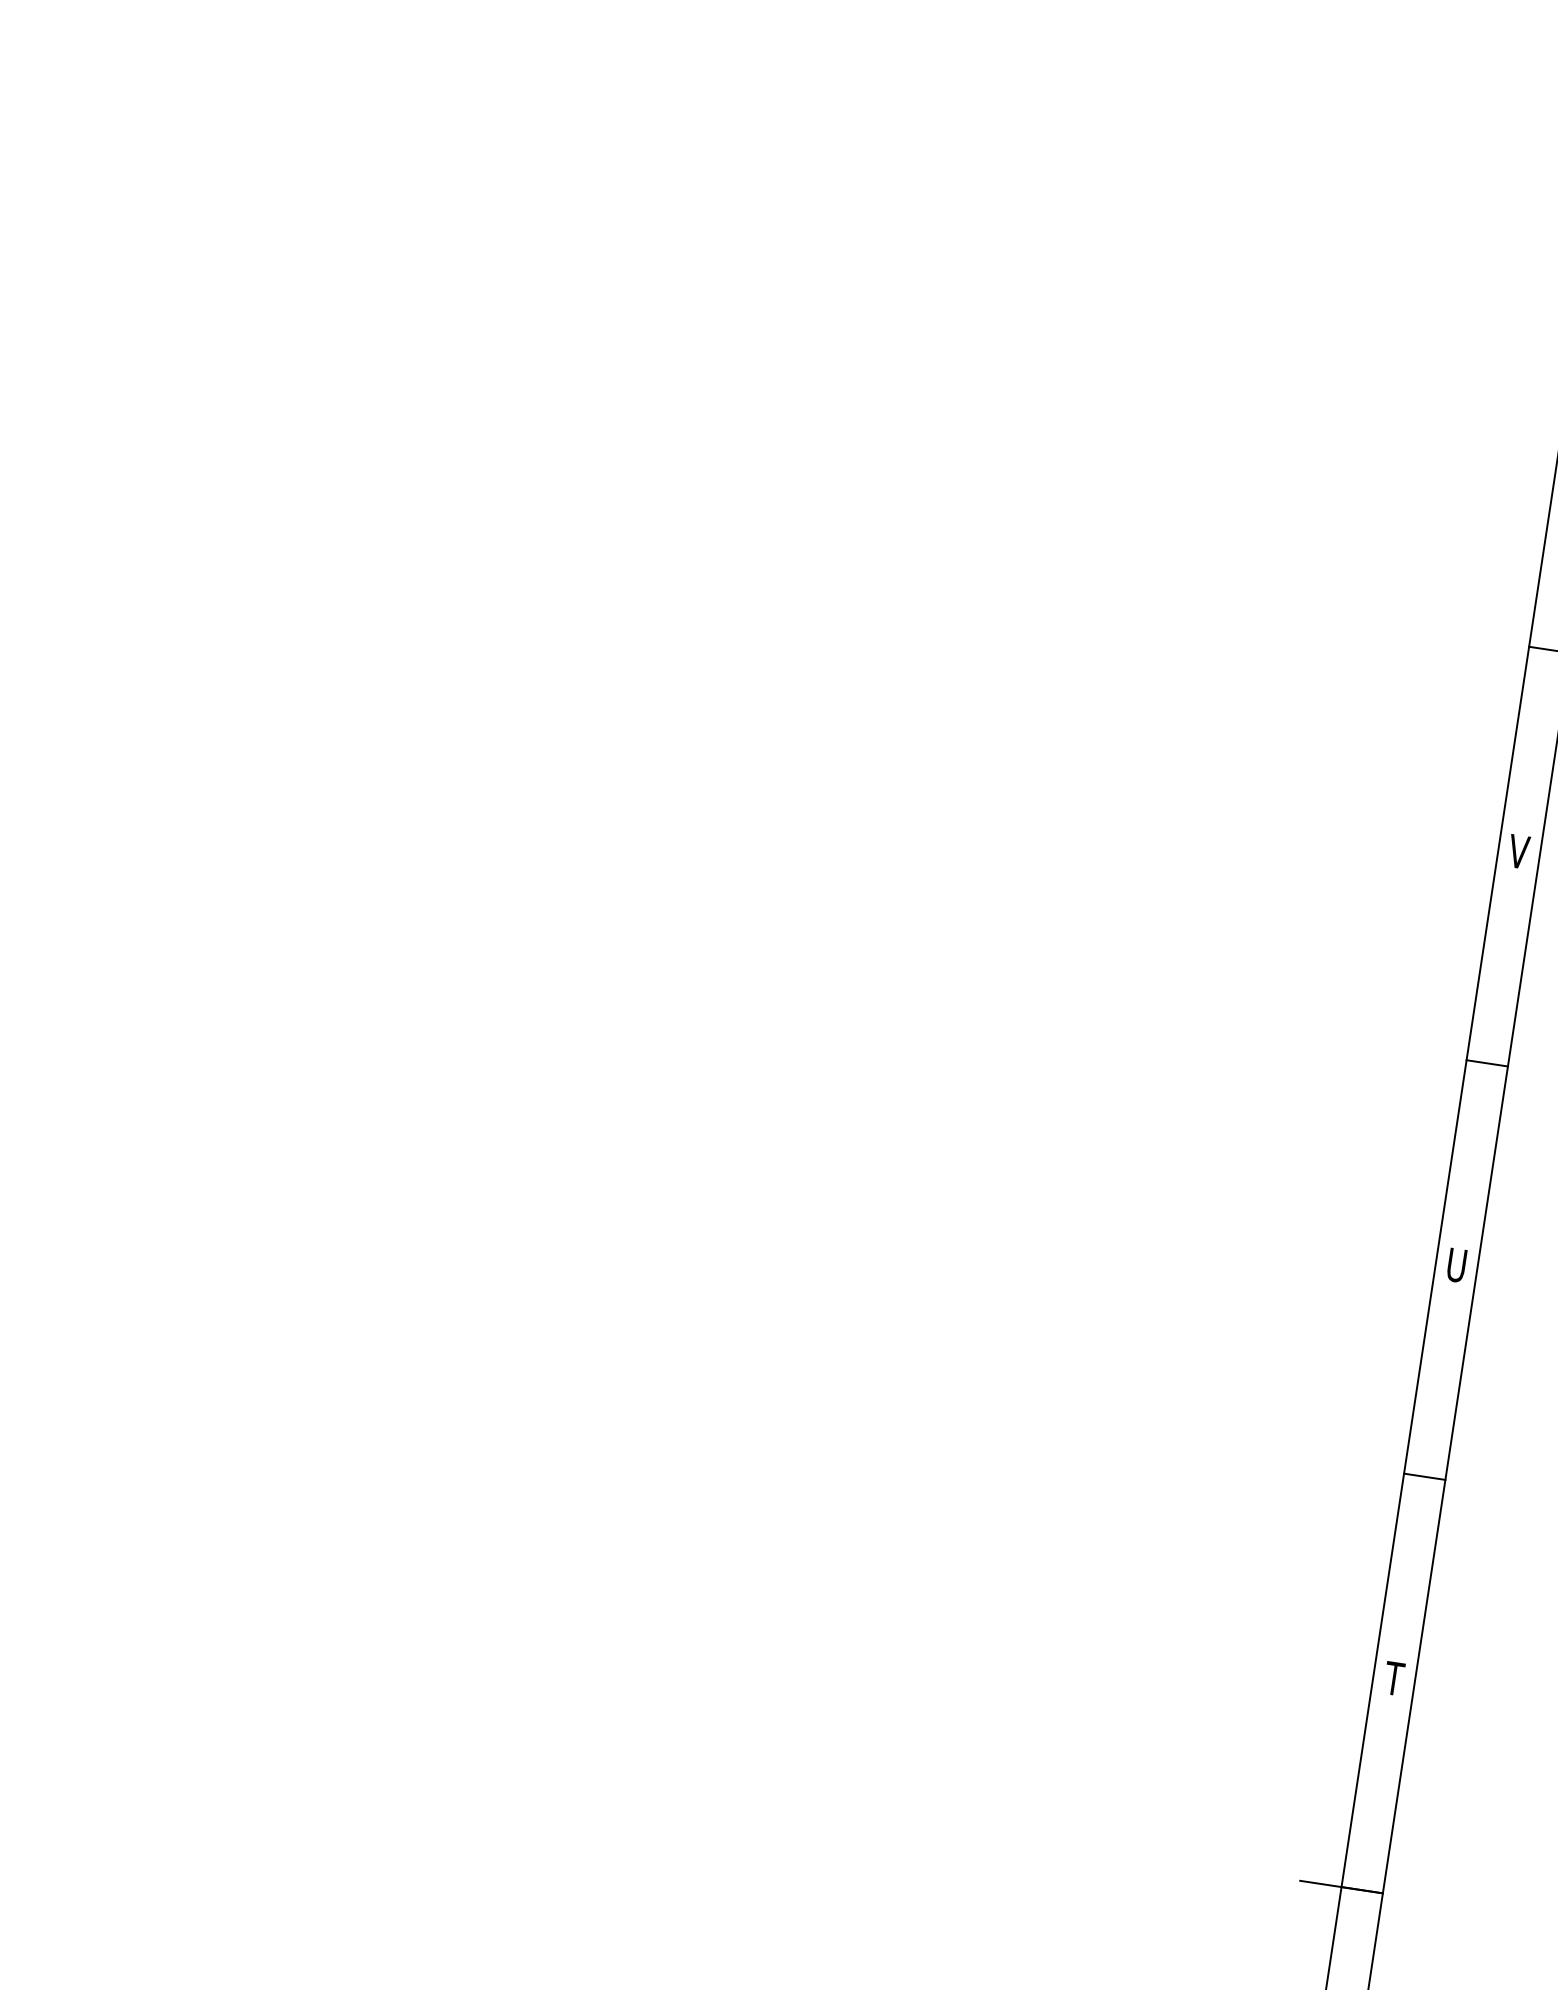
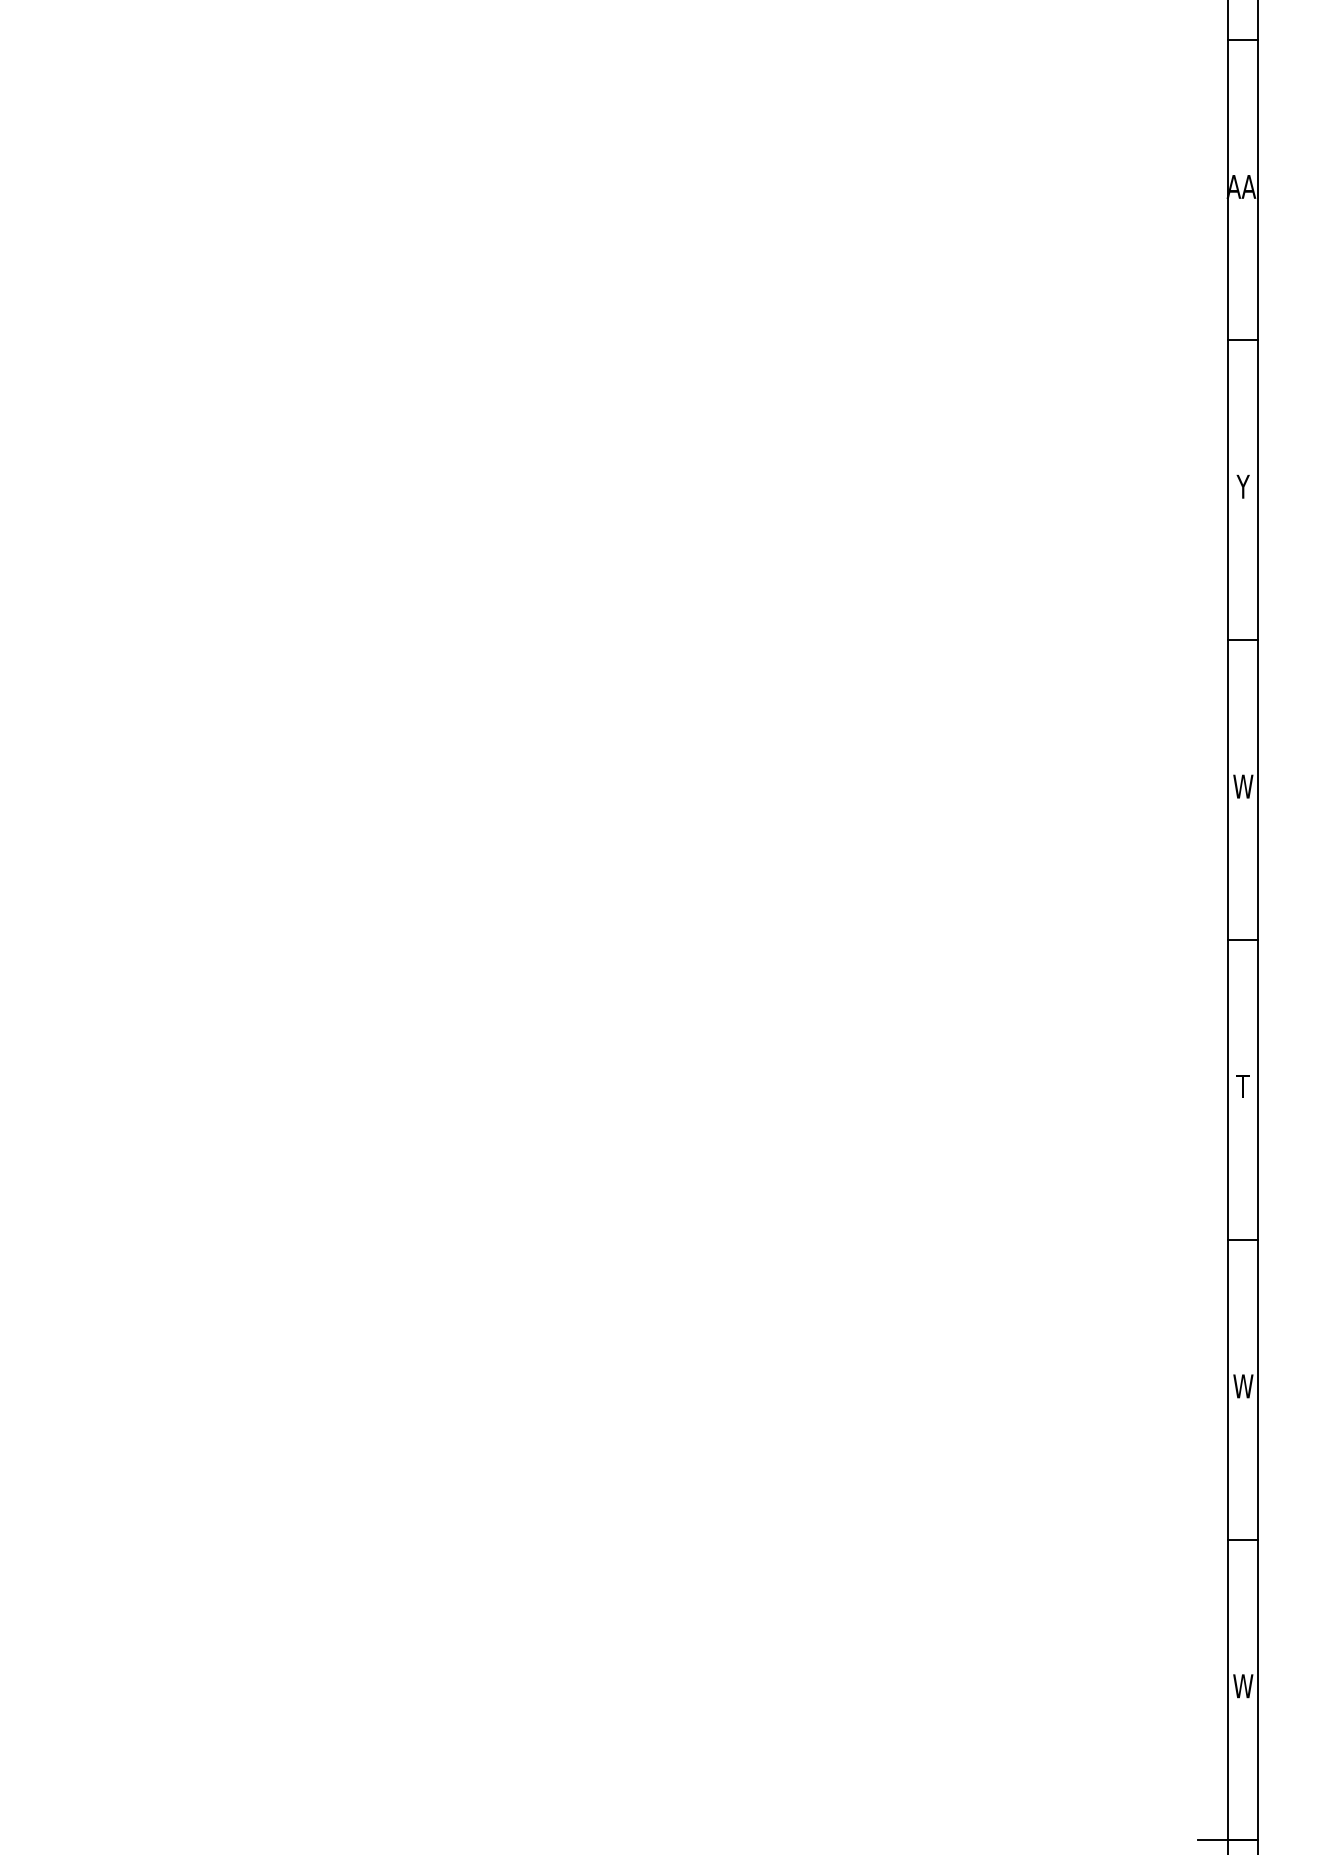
text: (1518, 851) -> (1242, 1086), V -> T
text: (1456, 1265) -> (1243, 1386), U -> W
text: (1394, 1679) -> (1243, 1686), T -> W

